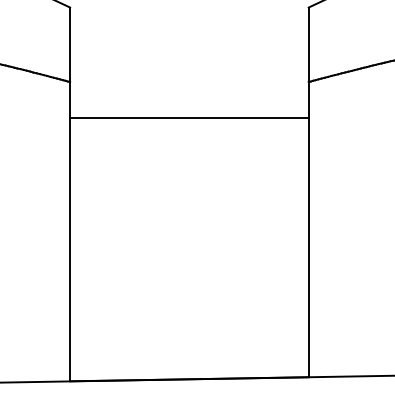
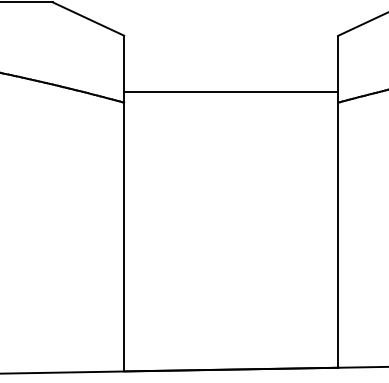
line: (189, 117) -> (231, 91), moved

